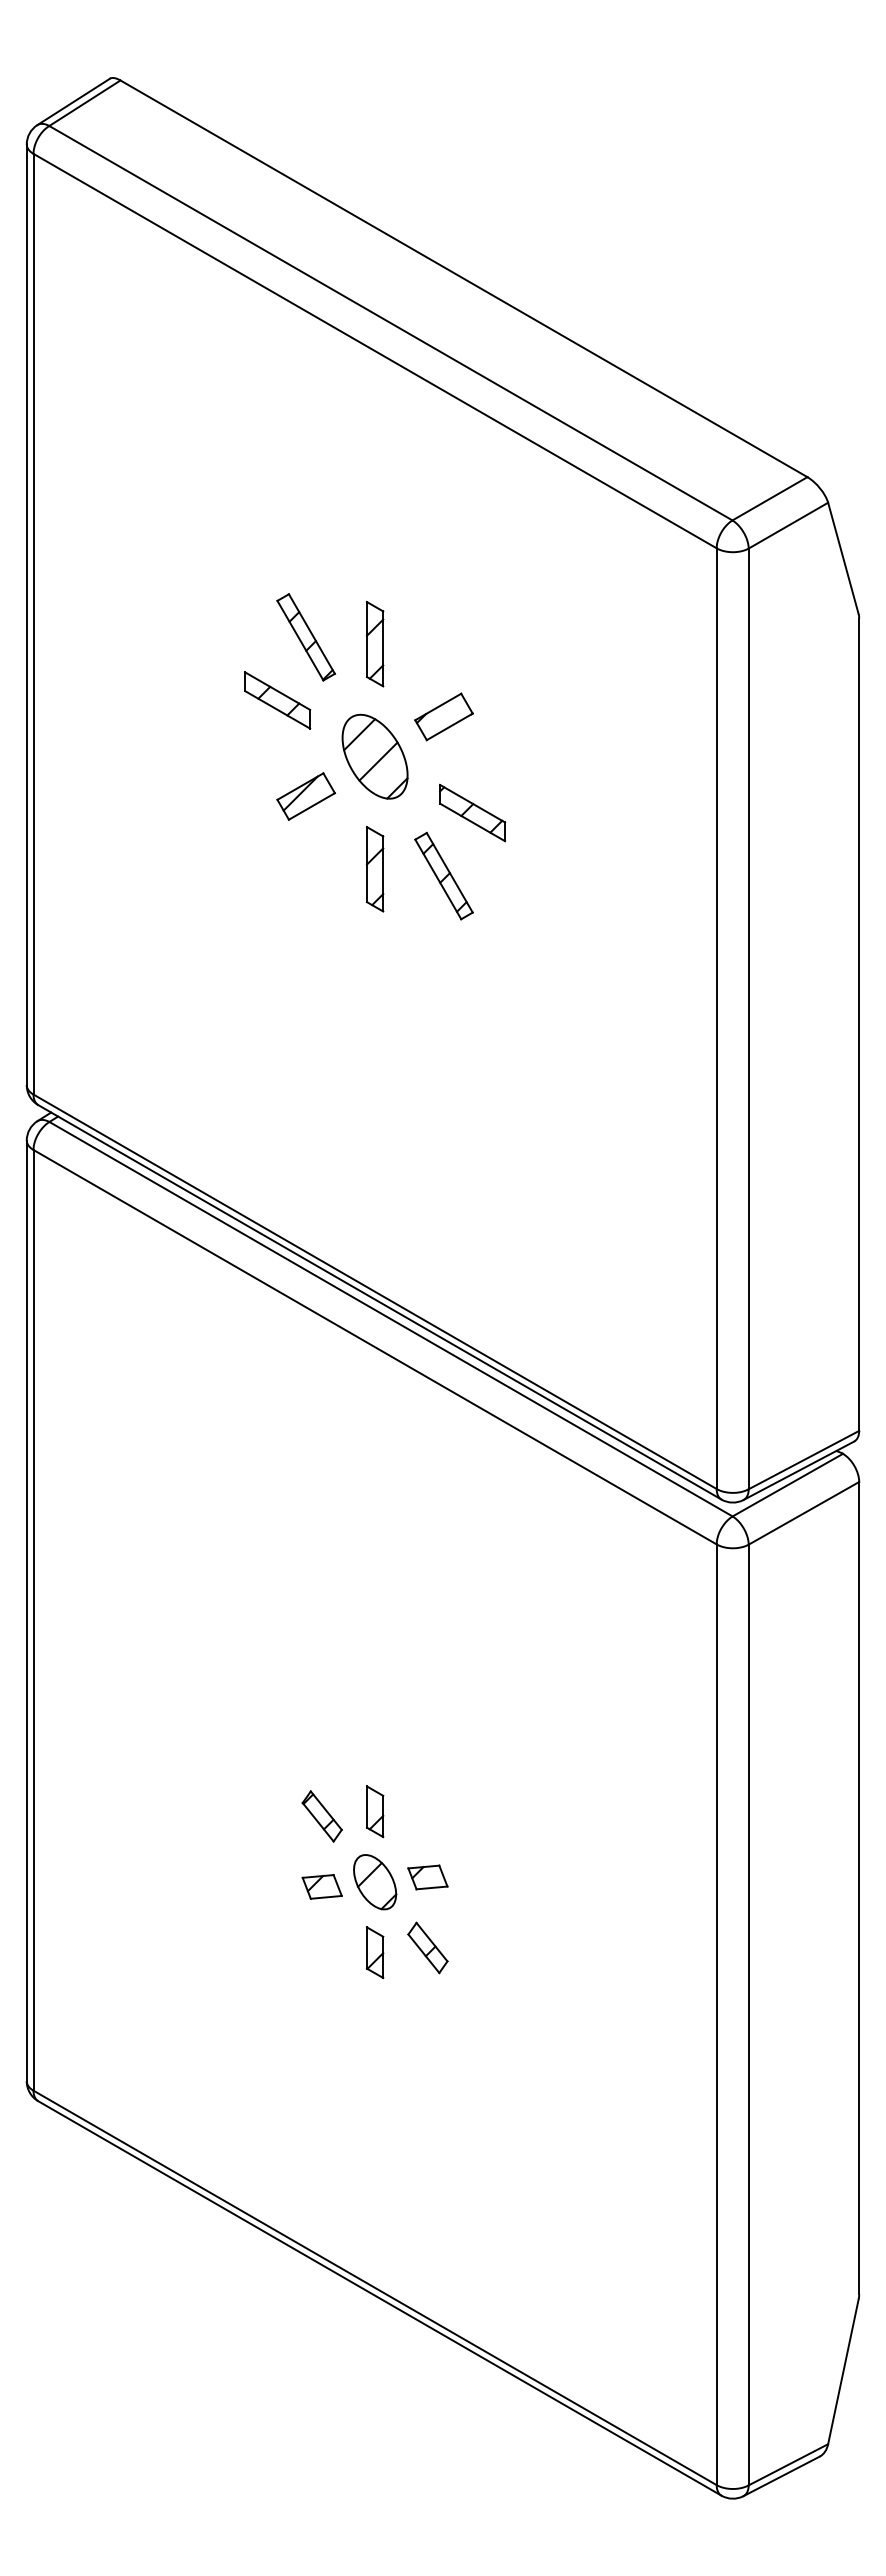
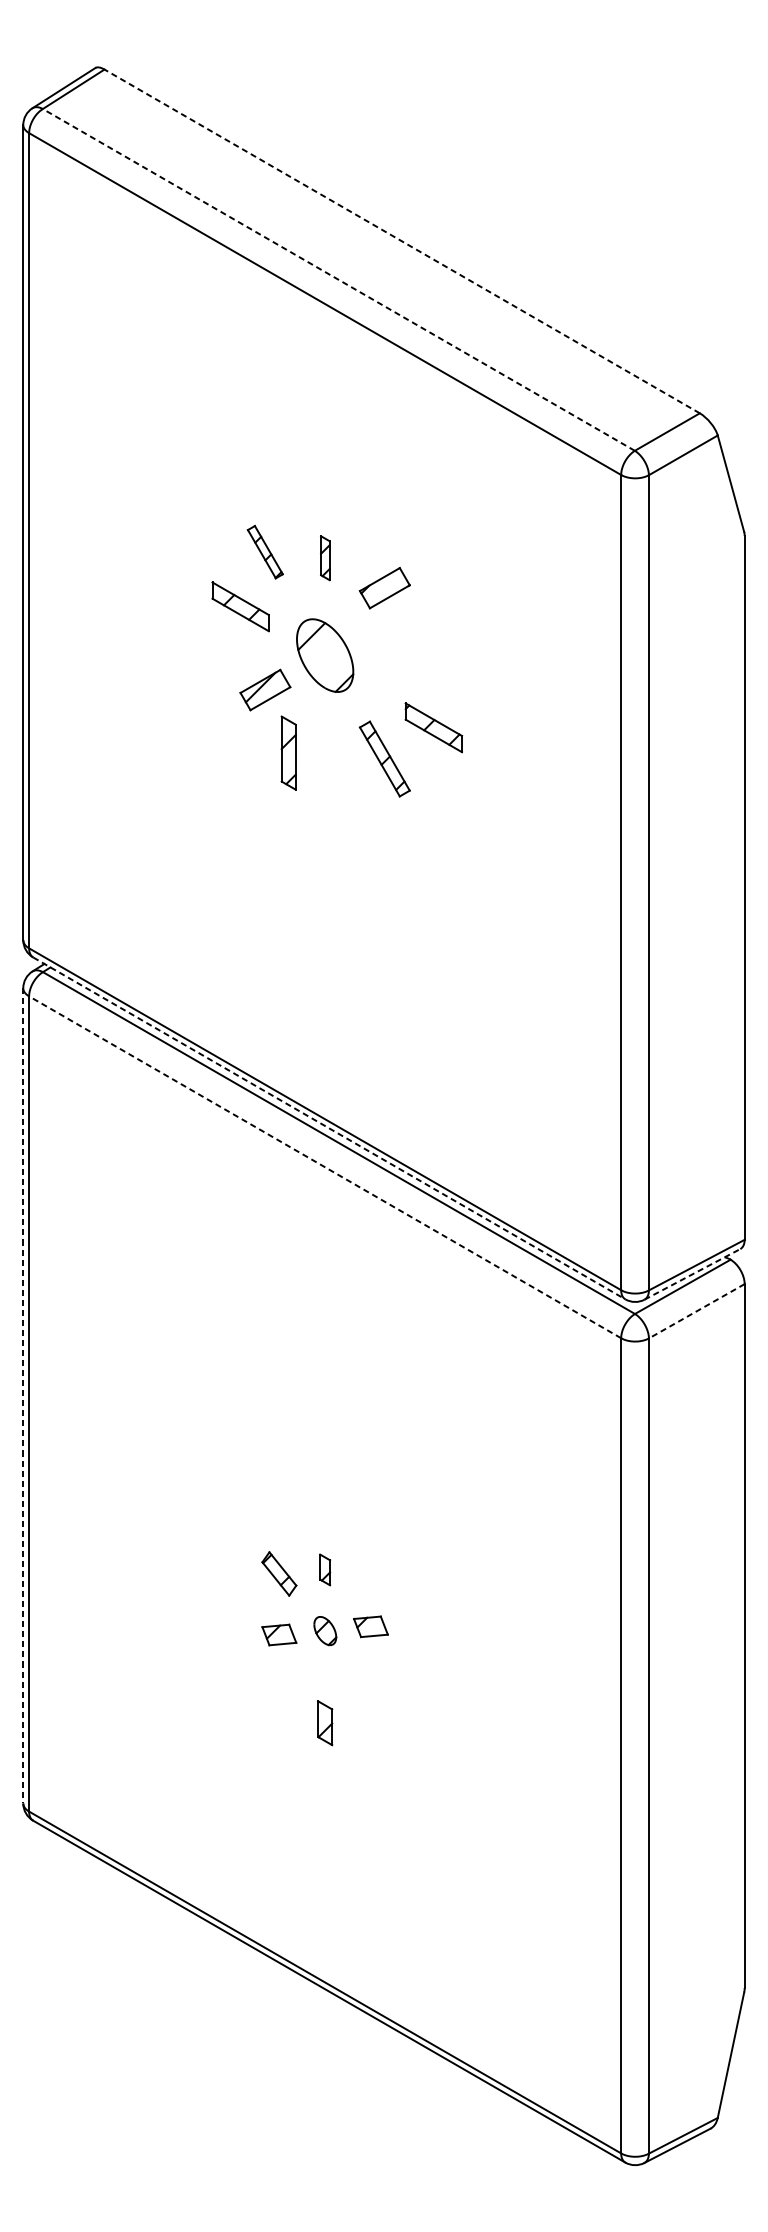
line: (463, 278) -> (401, 241), solid -> dashed
line: (390, 322) -> (338, 279), solid -> dashed
part: (305, 637) -> (264, 552), size x0.7
part: (375, 644) -> (325, 558), size x0.6
part: (443, 716) -> (384, 587), moved
line: (378, 761) -> (328, 659), removed
part: (472, 812) -> (433, 727), moved
part: (374, 869) -> (288, 753), moved
line: (380, 1302) -> (329, 1128), solid -> dashed
line: (374, 1346) -> (324, 1166), solid -> dashed
line: (798, 1470) -> (692, 1274), solid -> dashed
line: (803, 1513) -> (696, 1311), solid -> dashed
line: (26, 1611) -> (23, 1396), solid -> dashed
part: (374, 1811) -> (324, 1569), size x0.7
part: (375, 1882) -> (325, 1631), size x0.6
part: (427, 1947) -> (370, 1687), removed
part: (374, 1952) -> (324, 1723), moved

